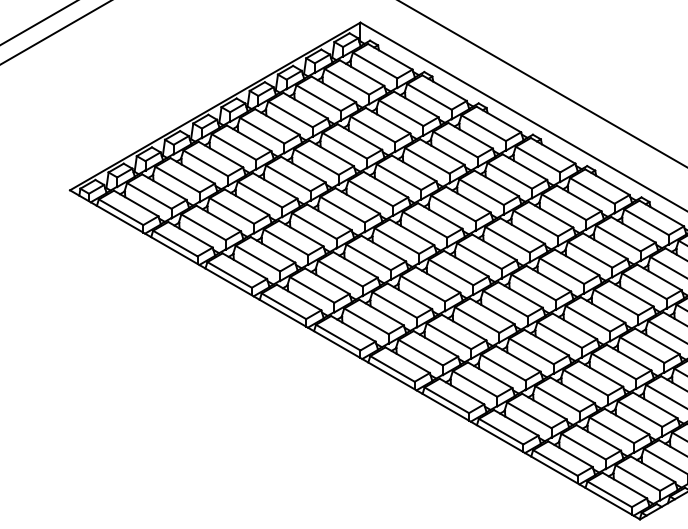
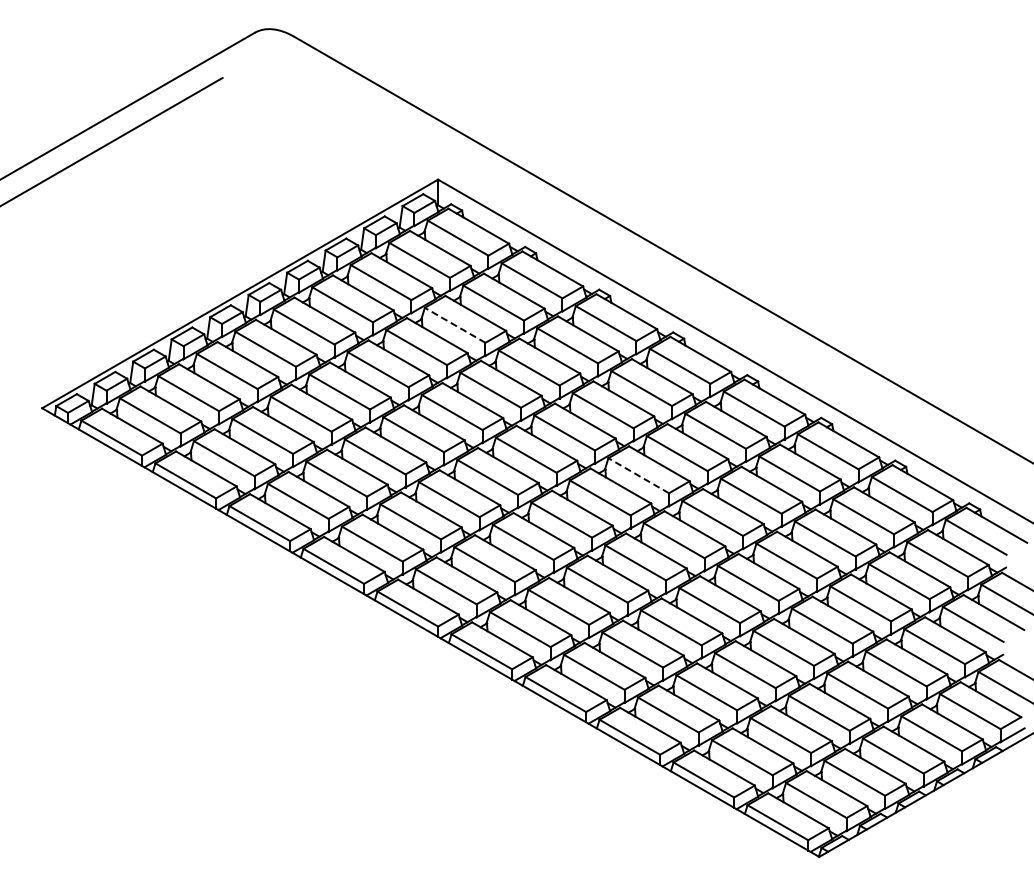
line: (373, 129) -> (455, 325), solid -> dashed
line: (507, 239) -> (638, 475), solid -> dashed

